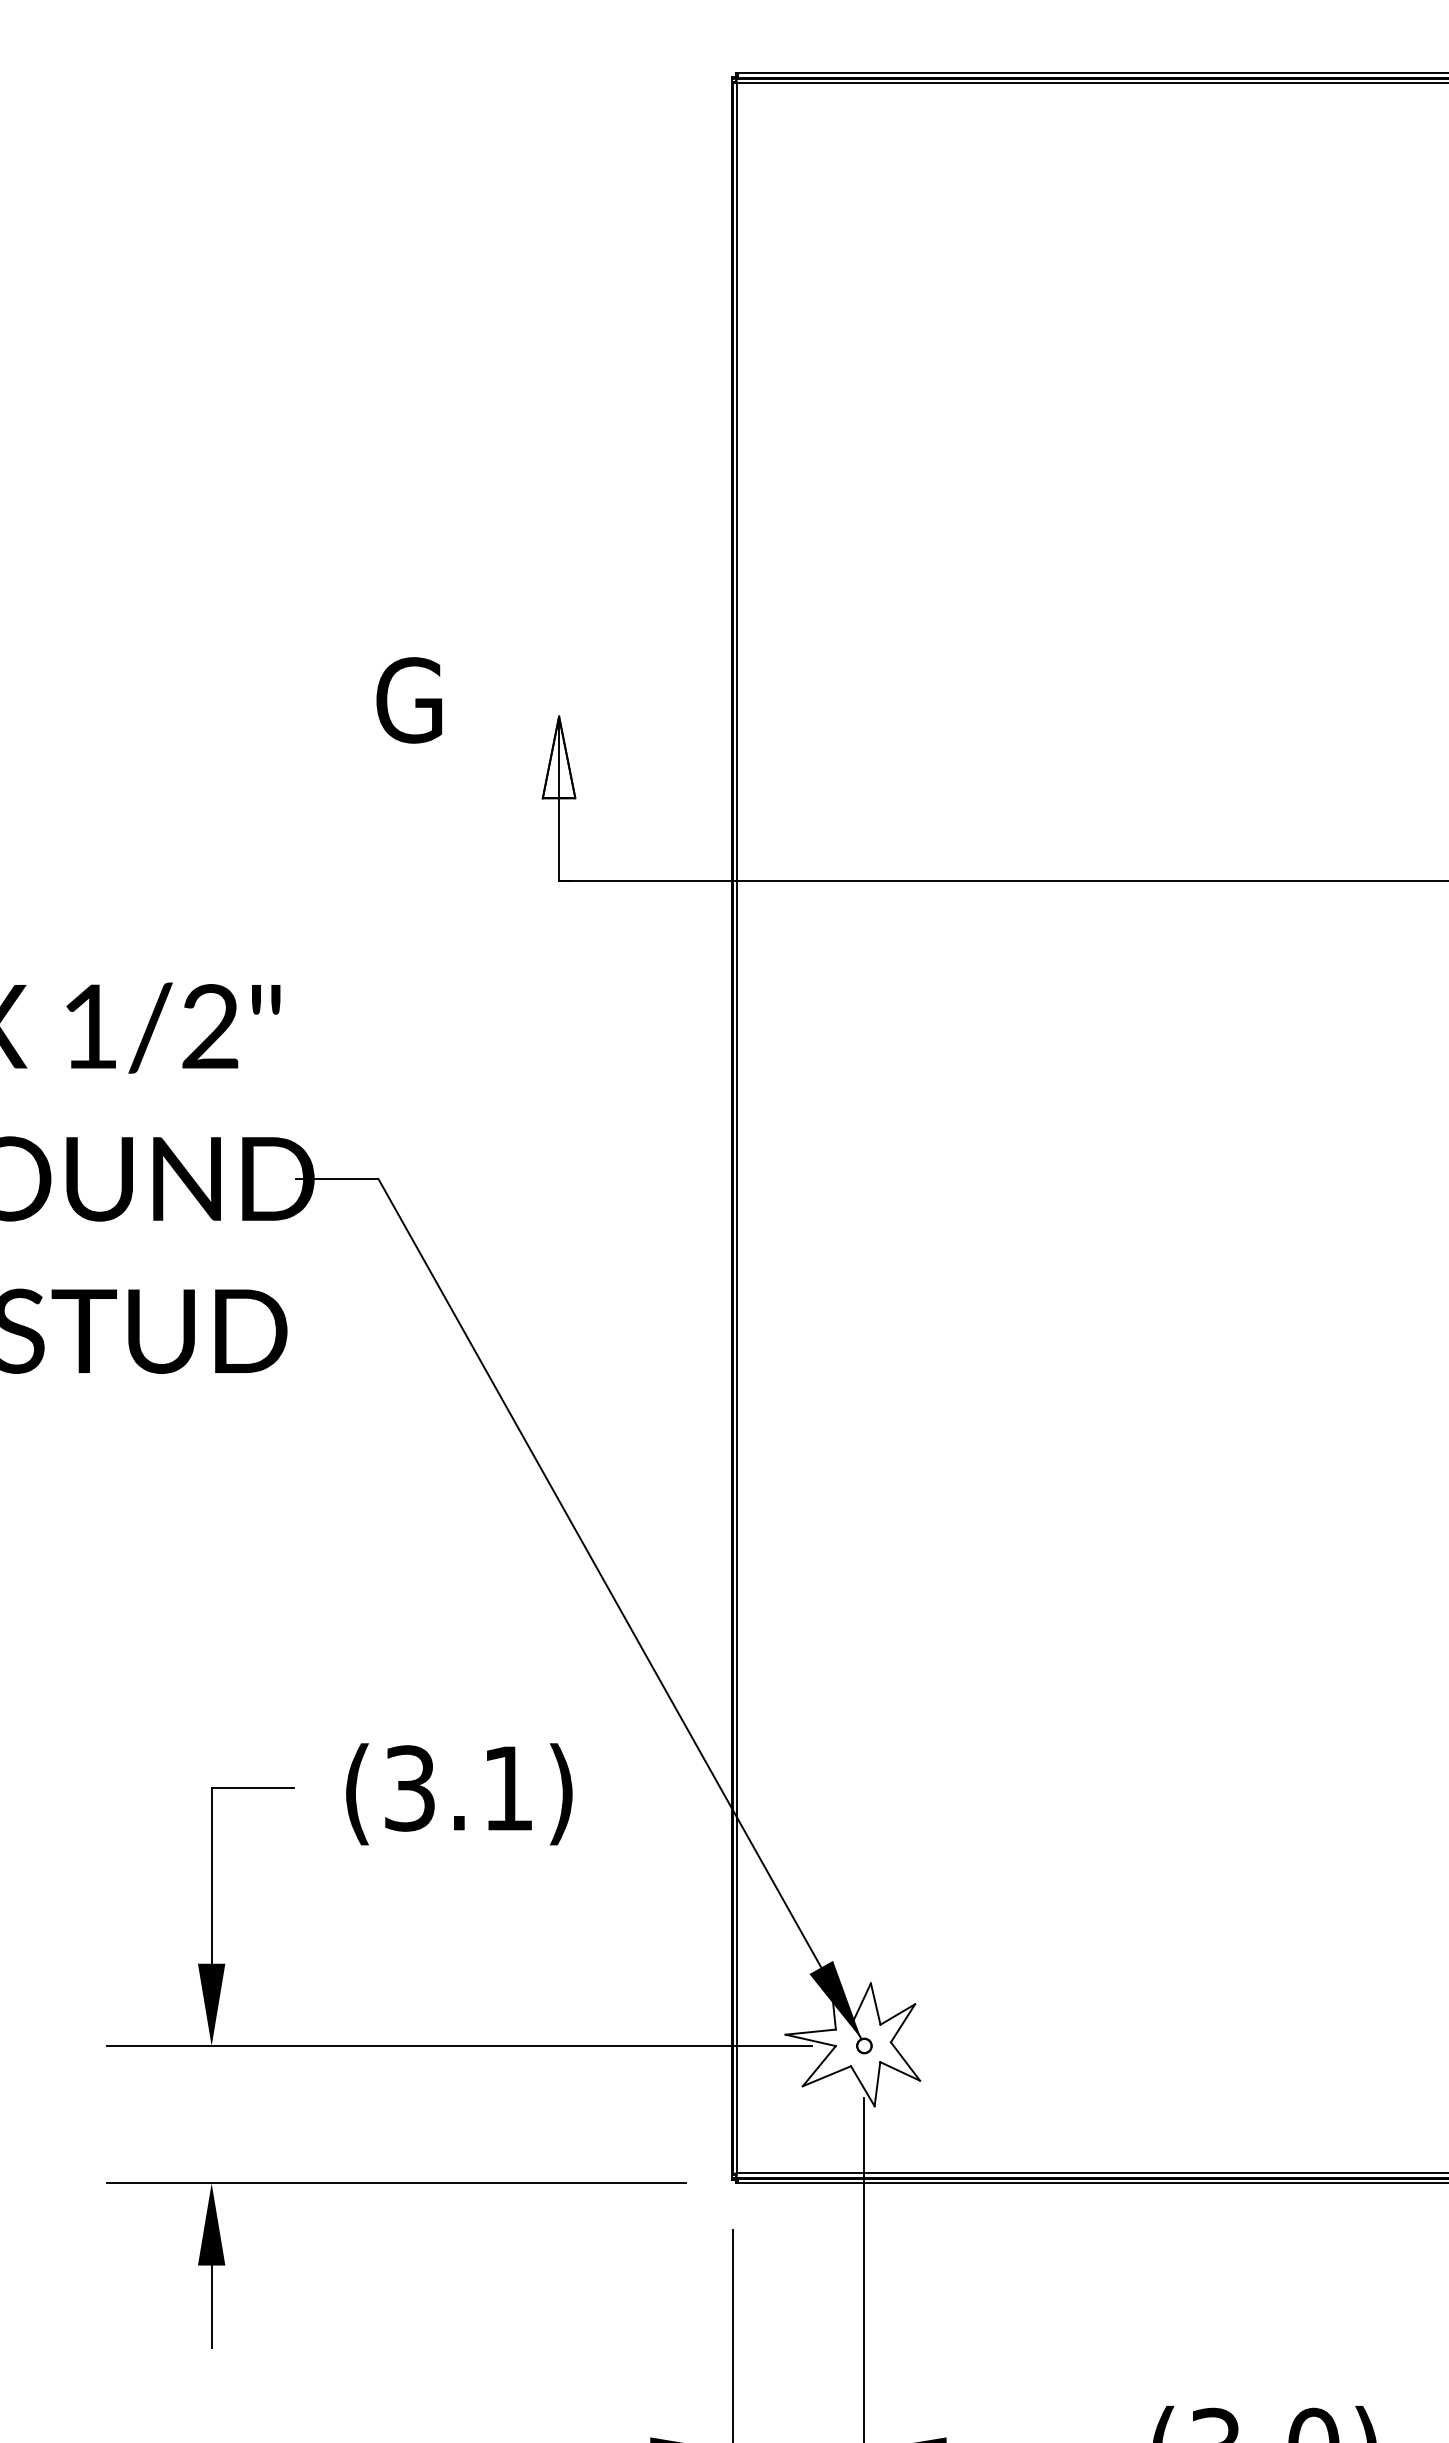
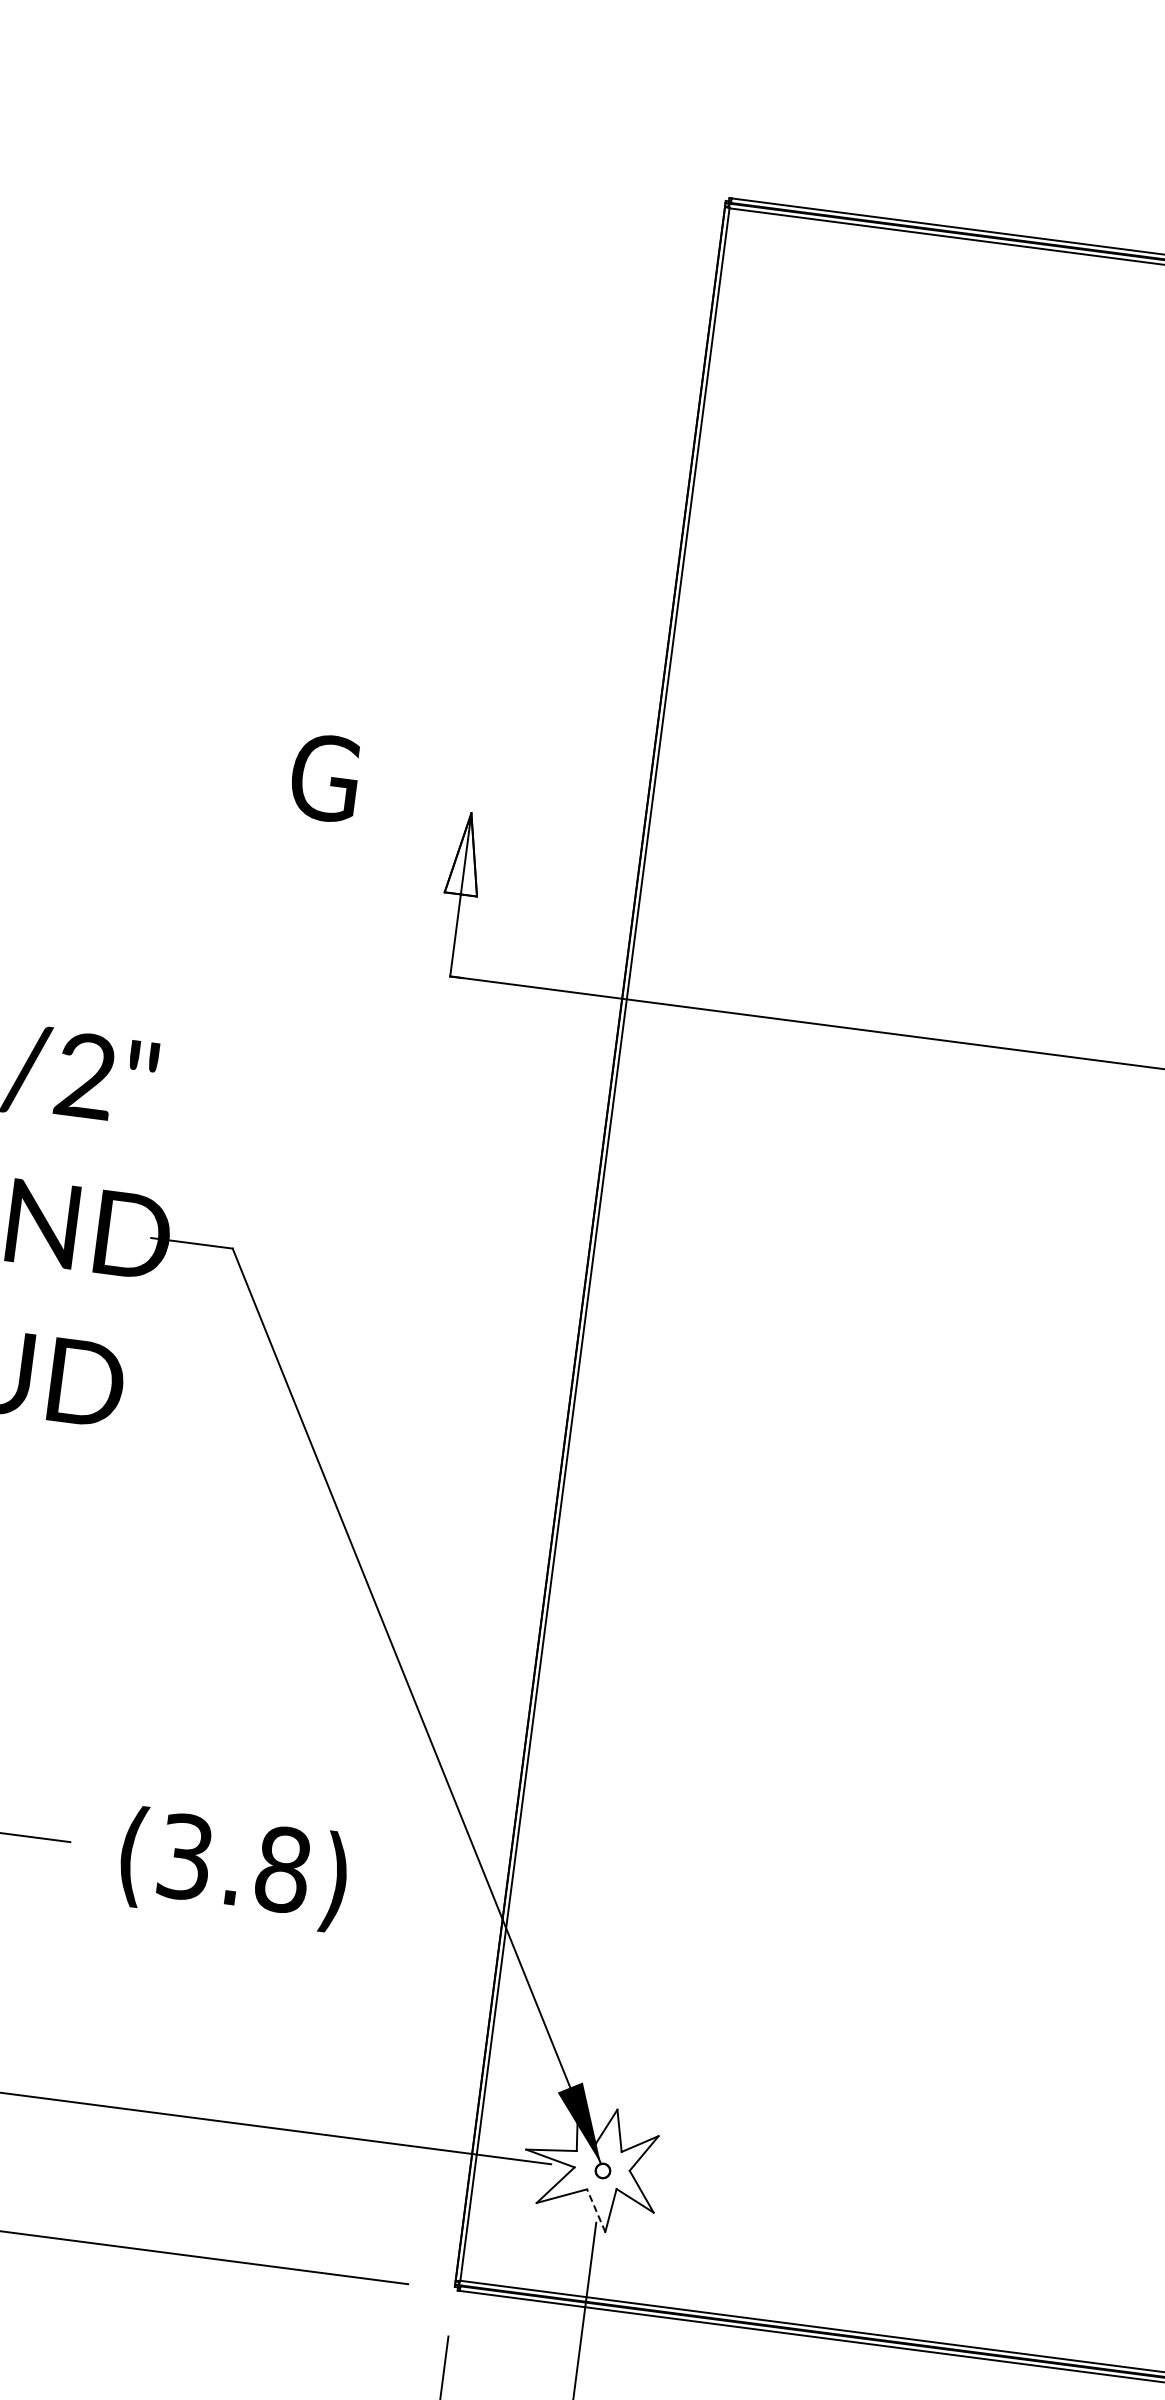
text: (508, 1788) -> (283, 1869), (3.1) -> (3.8)
line: (862, 2085) -> (595, 2209), solid -> dashed

